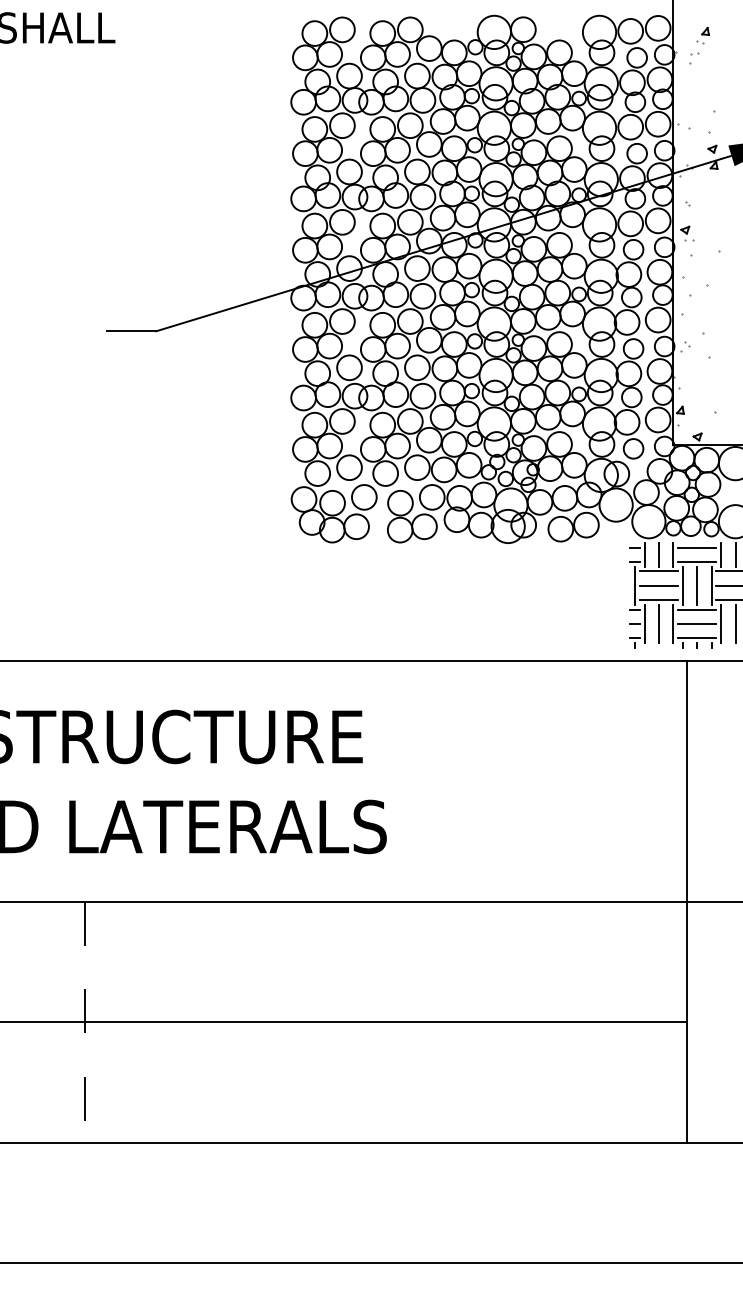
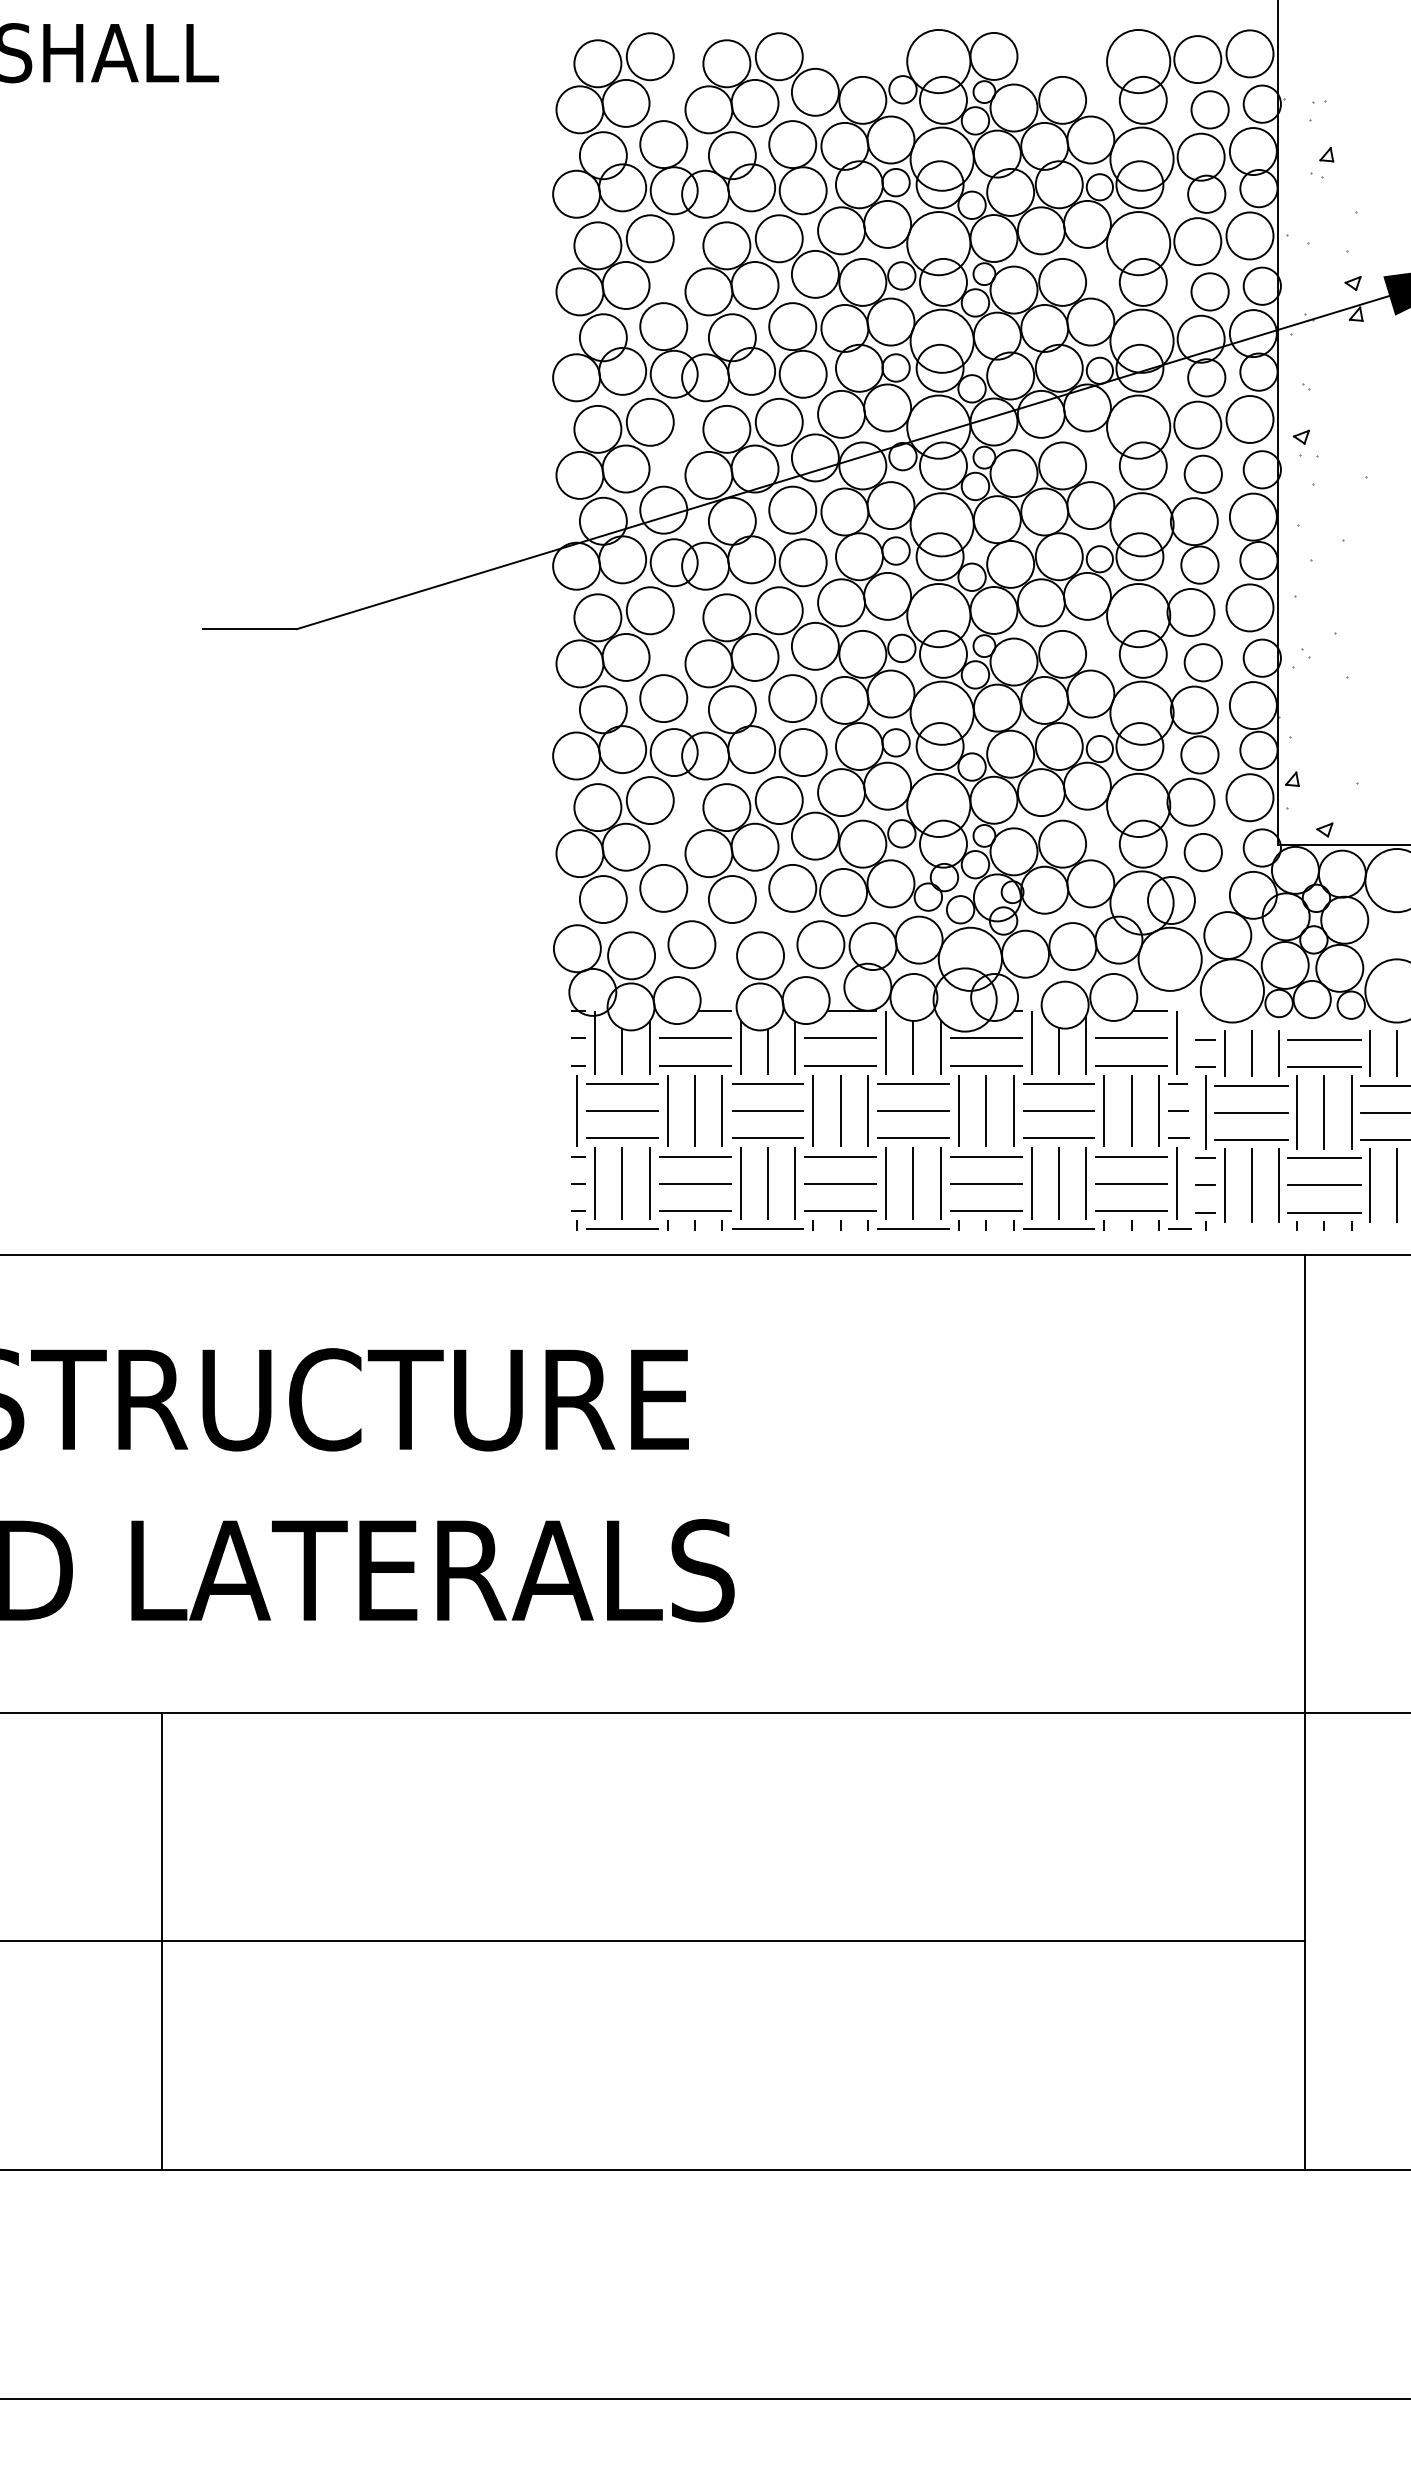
part: (702, 35) -> (1320, 162), moved
hatch: (463, 590) -> (880, 1121), added
line: (85, 1022) -> (162, 1942), dashed -> solid

